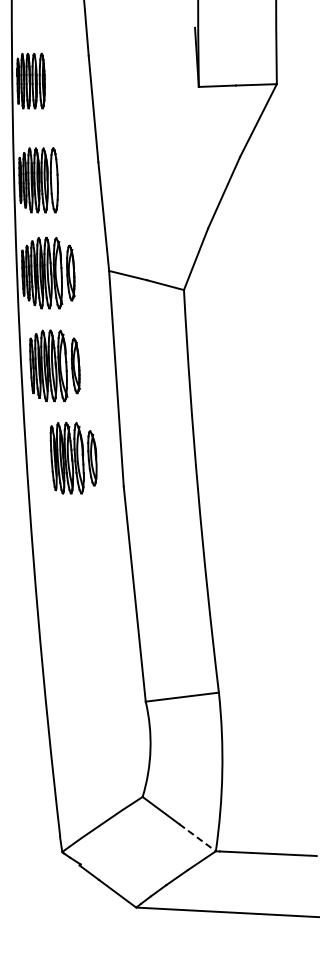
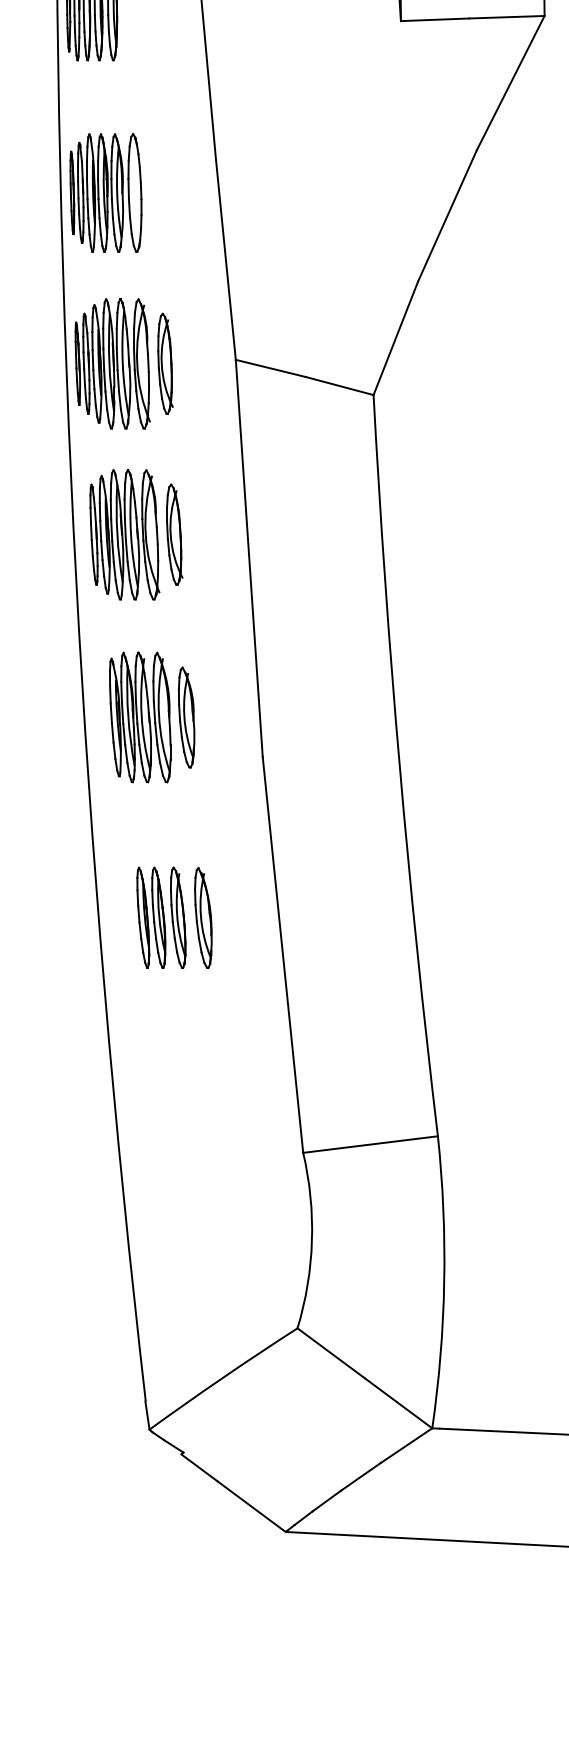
part: (73, 458) -> (151, 718), moved
part: (75, 573) -> (173, 916), added
line: (197, 837) -> (398, 1402), dashed -> solid

